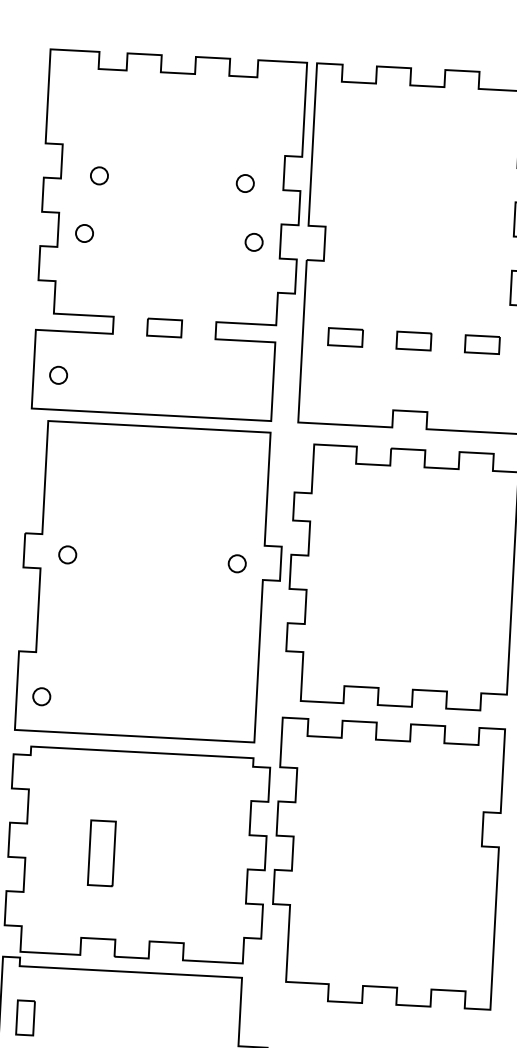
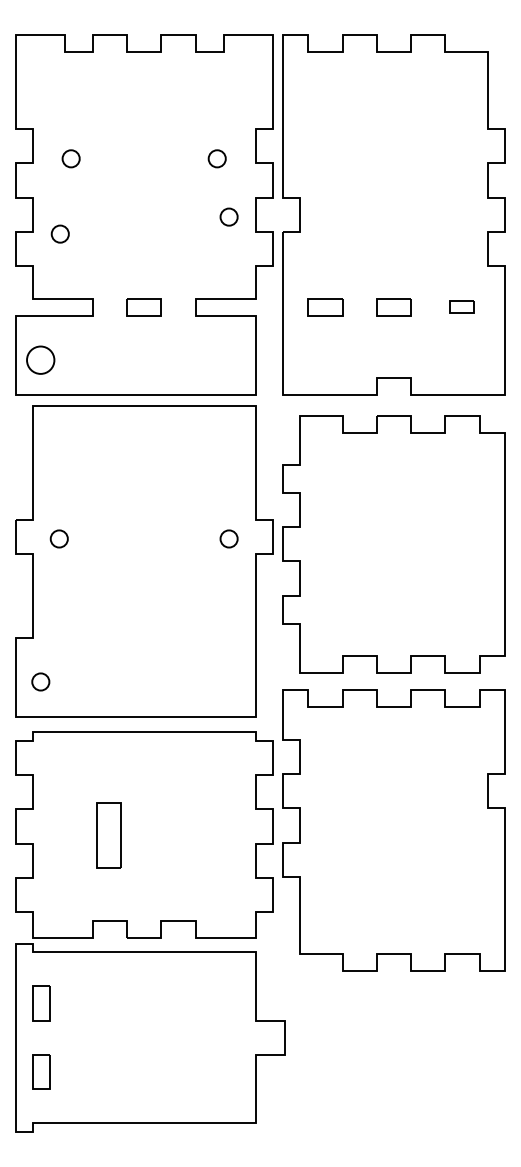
circle: (83, 232) -> (59, 233), moved
part: (482, 344) -> (462, 307), size x0.7
circle: (58, 374) -> (40, 359), size x1.6

